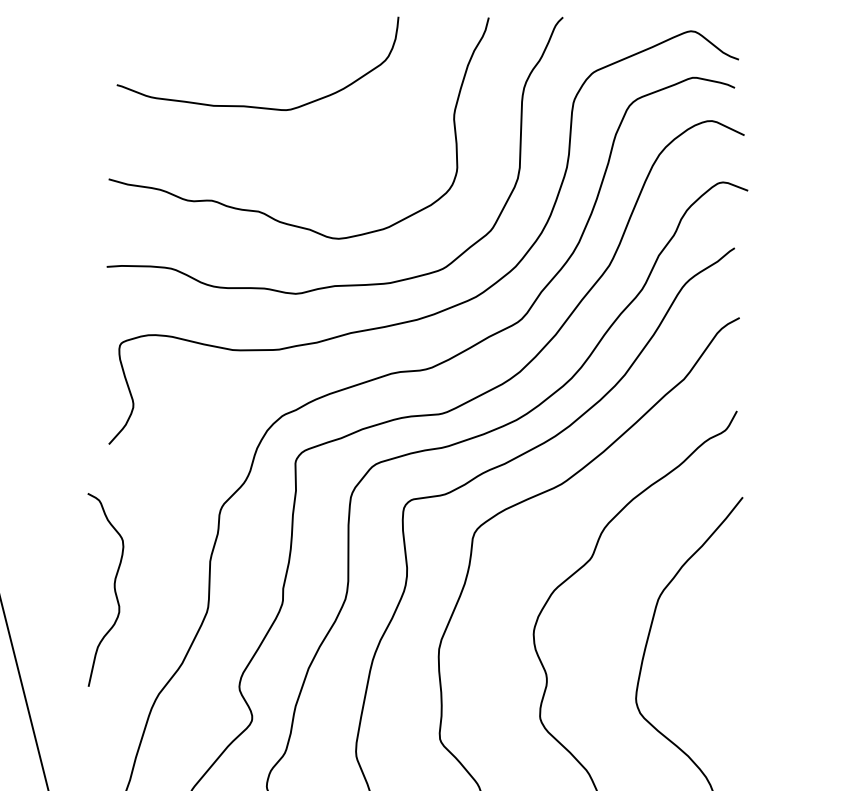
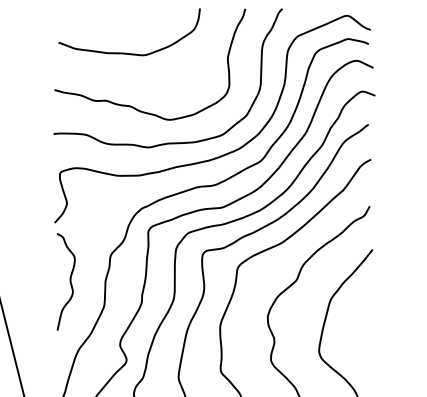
curve: (112, 588) -> (69, 281), moved

